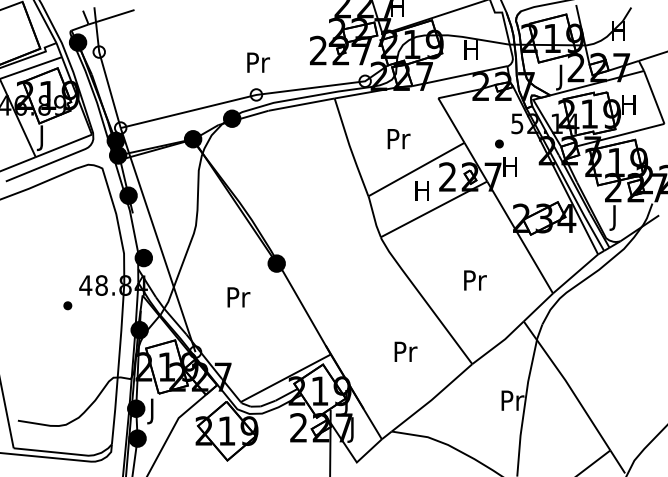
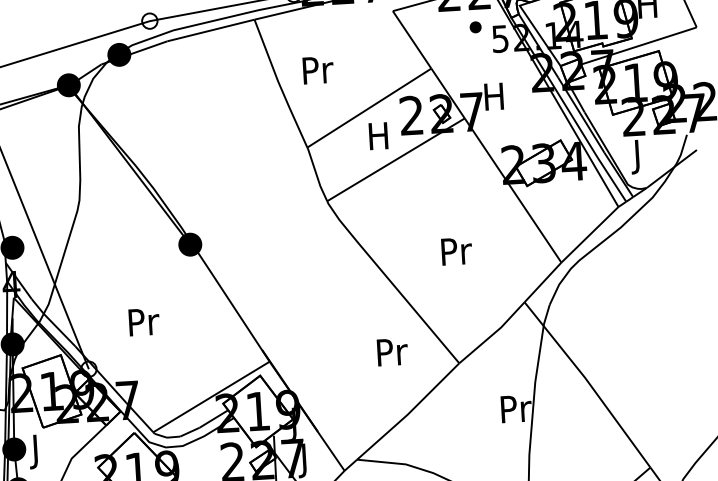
text: (398, 139) -> (317, 70), moved
part: (499, 143) -> (475, 26), moved
text: (238, 297) -> (143, 322), moved
text: (405, 351) -> (391, 351), moved

